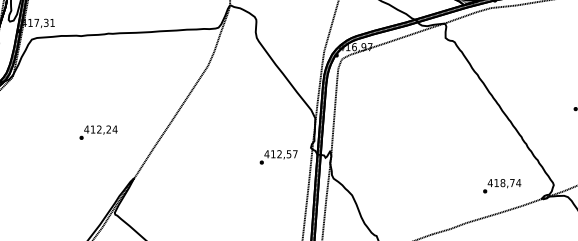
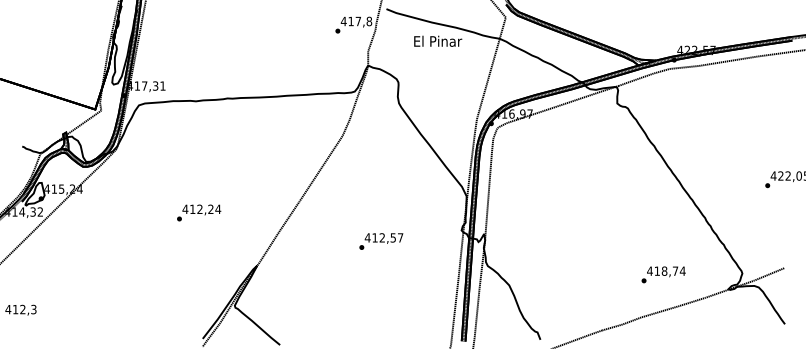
text: (98, 132) -> (199, 212), moved
text: (278, 157) -> (381, 241), moved
text: (502, 185) -> (663, 274), moved

